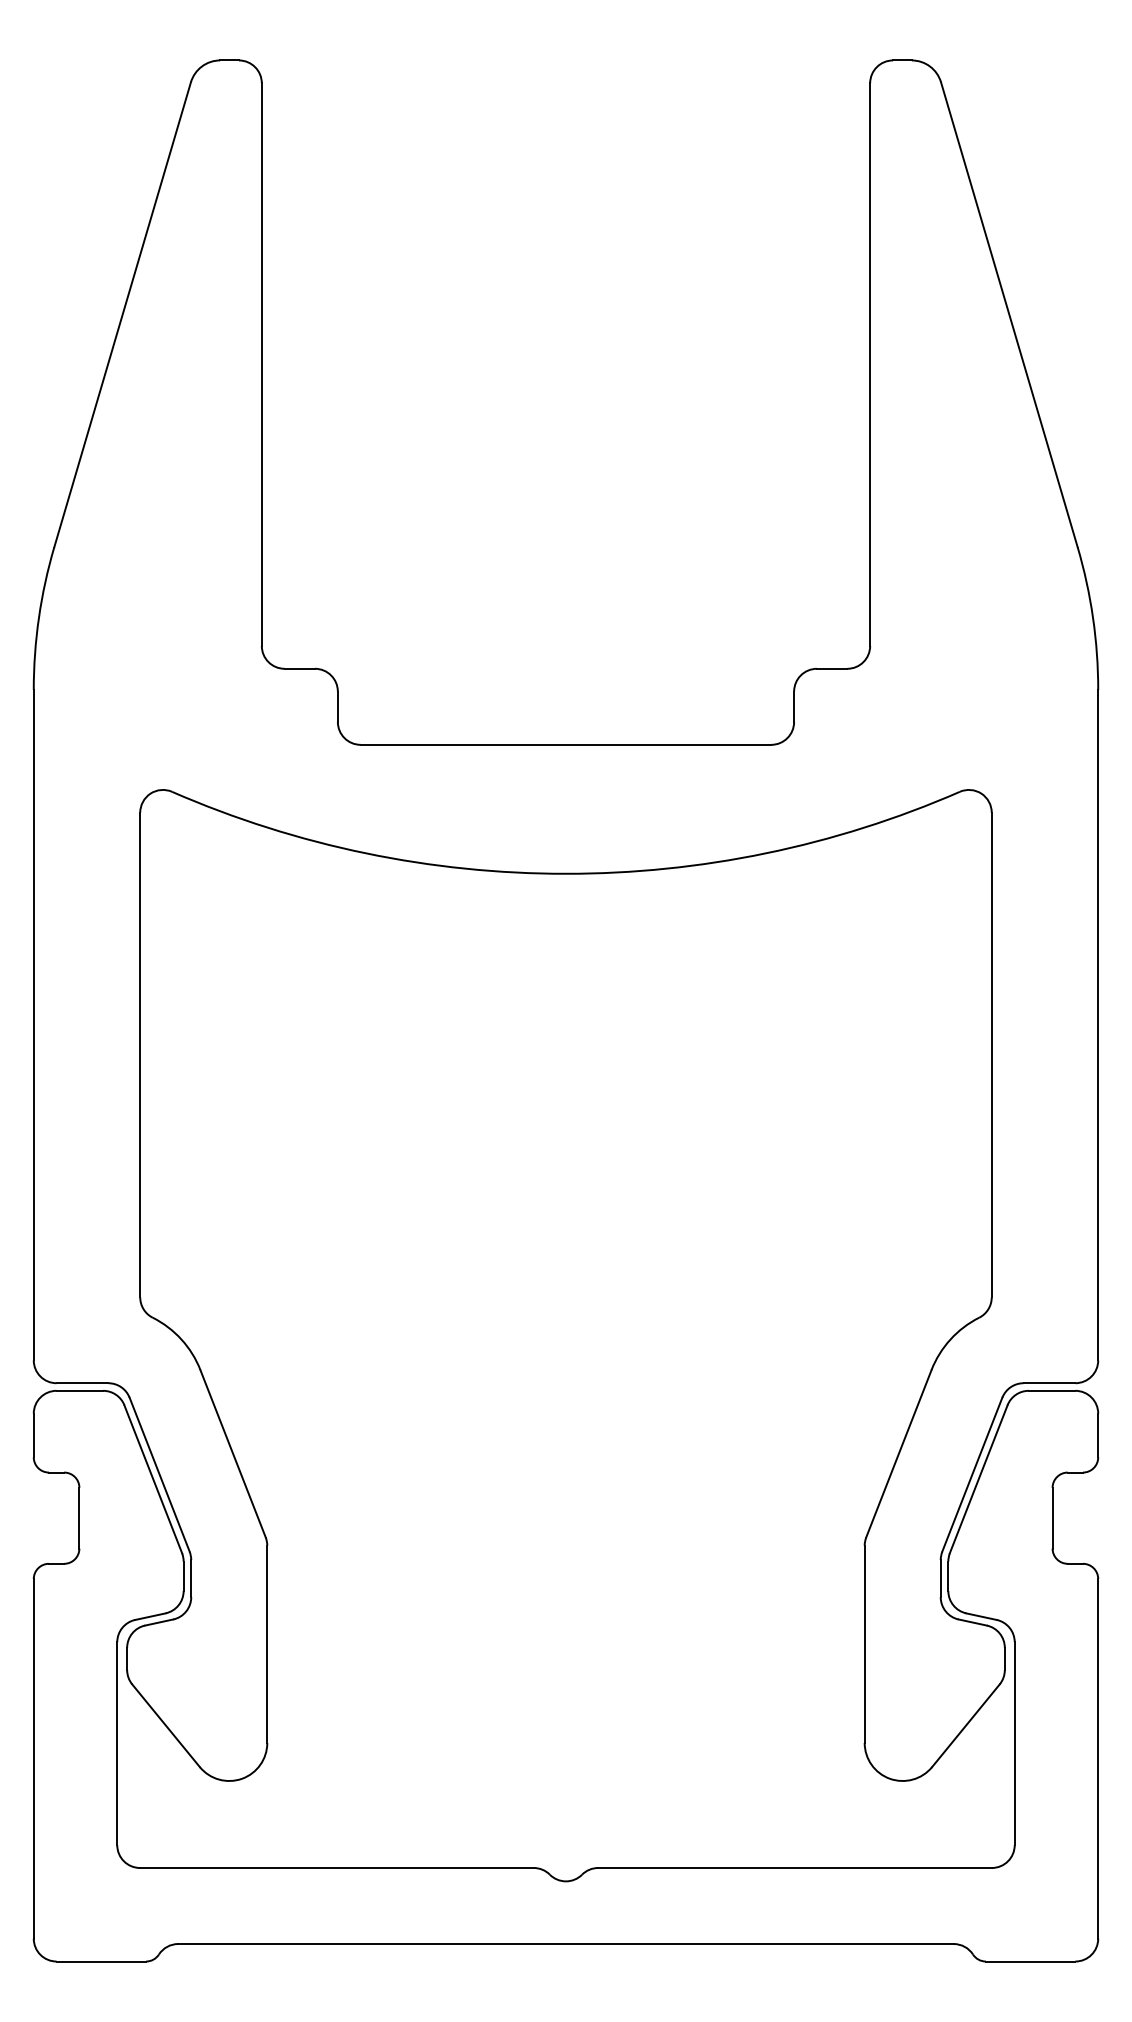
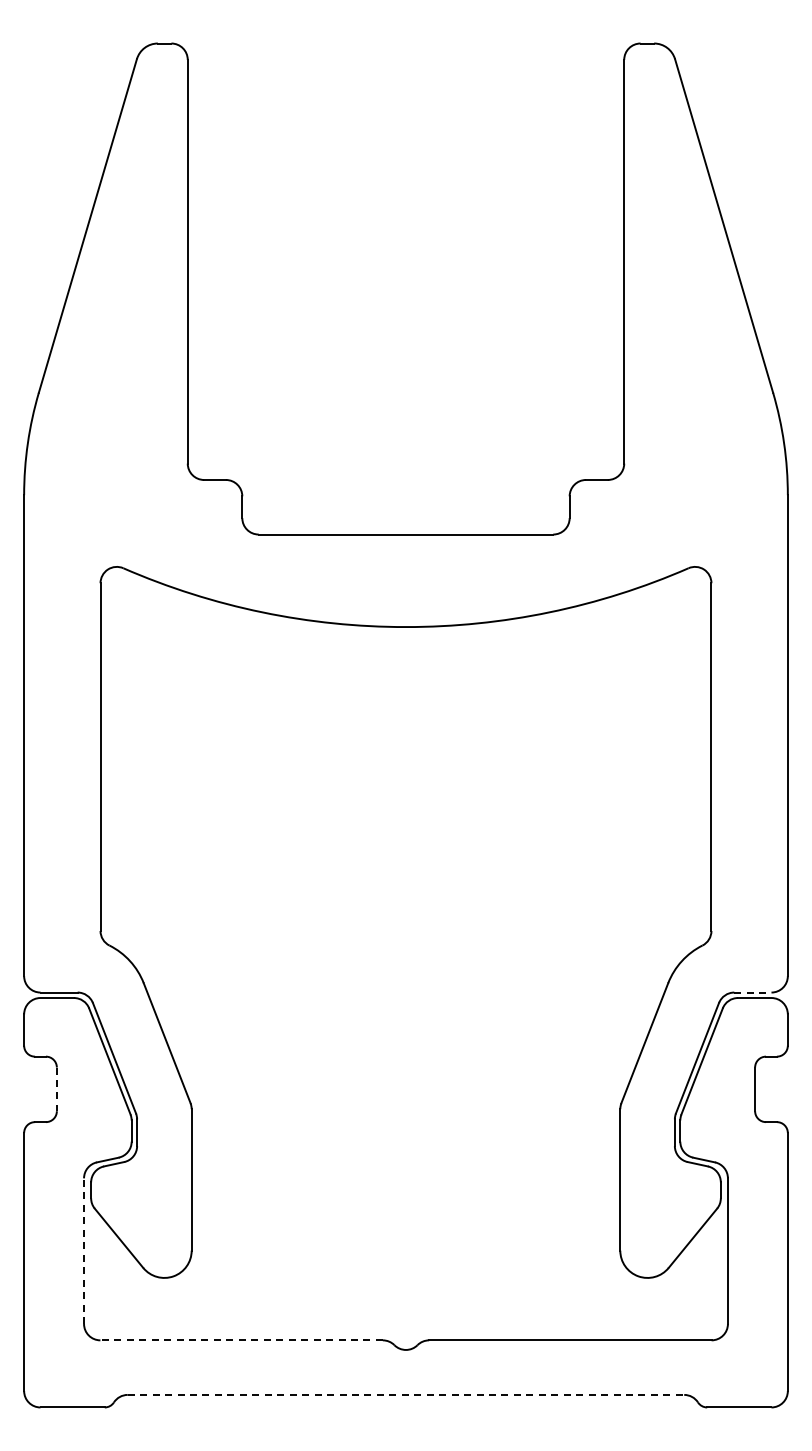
line: (1048, 1383) -> (752, 992), solid -> dashed
line: (78, 1518) -> (56, 1089), solid -> dashed
line: (117, 1744) -> (84, 1251), solid -> dashed
line: (336, 1868) -> (241, 1340), solid -> dashed
line: (566, 1943) -> (406, 1394), solid -> dashed

